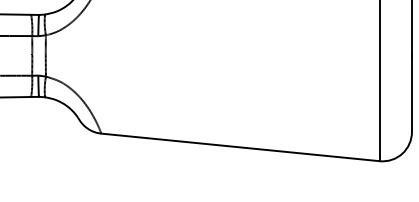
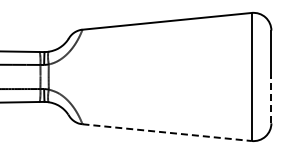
line: (412, 92) -> (271, 99), solid -> dashed
line: (241, 147) -> (167, 132), solid -> dashed

